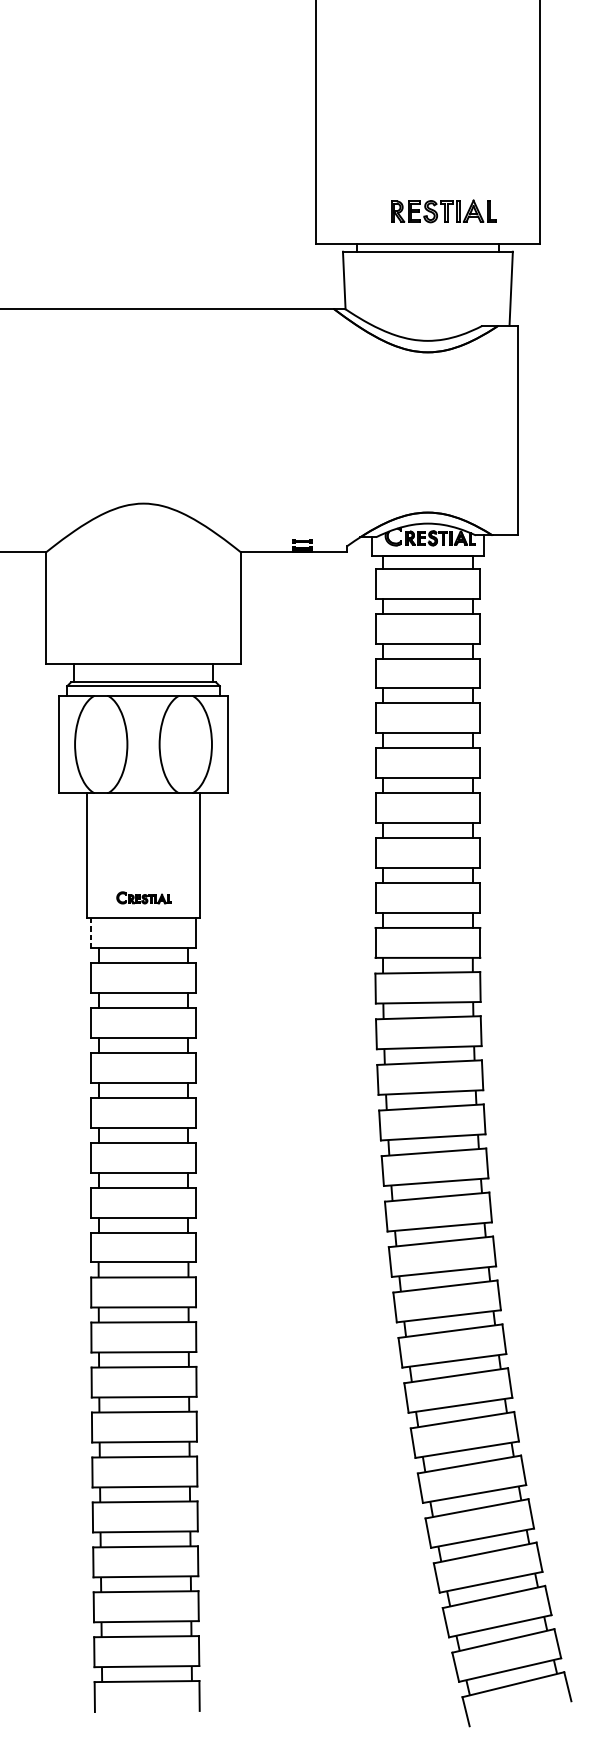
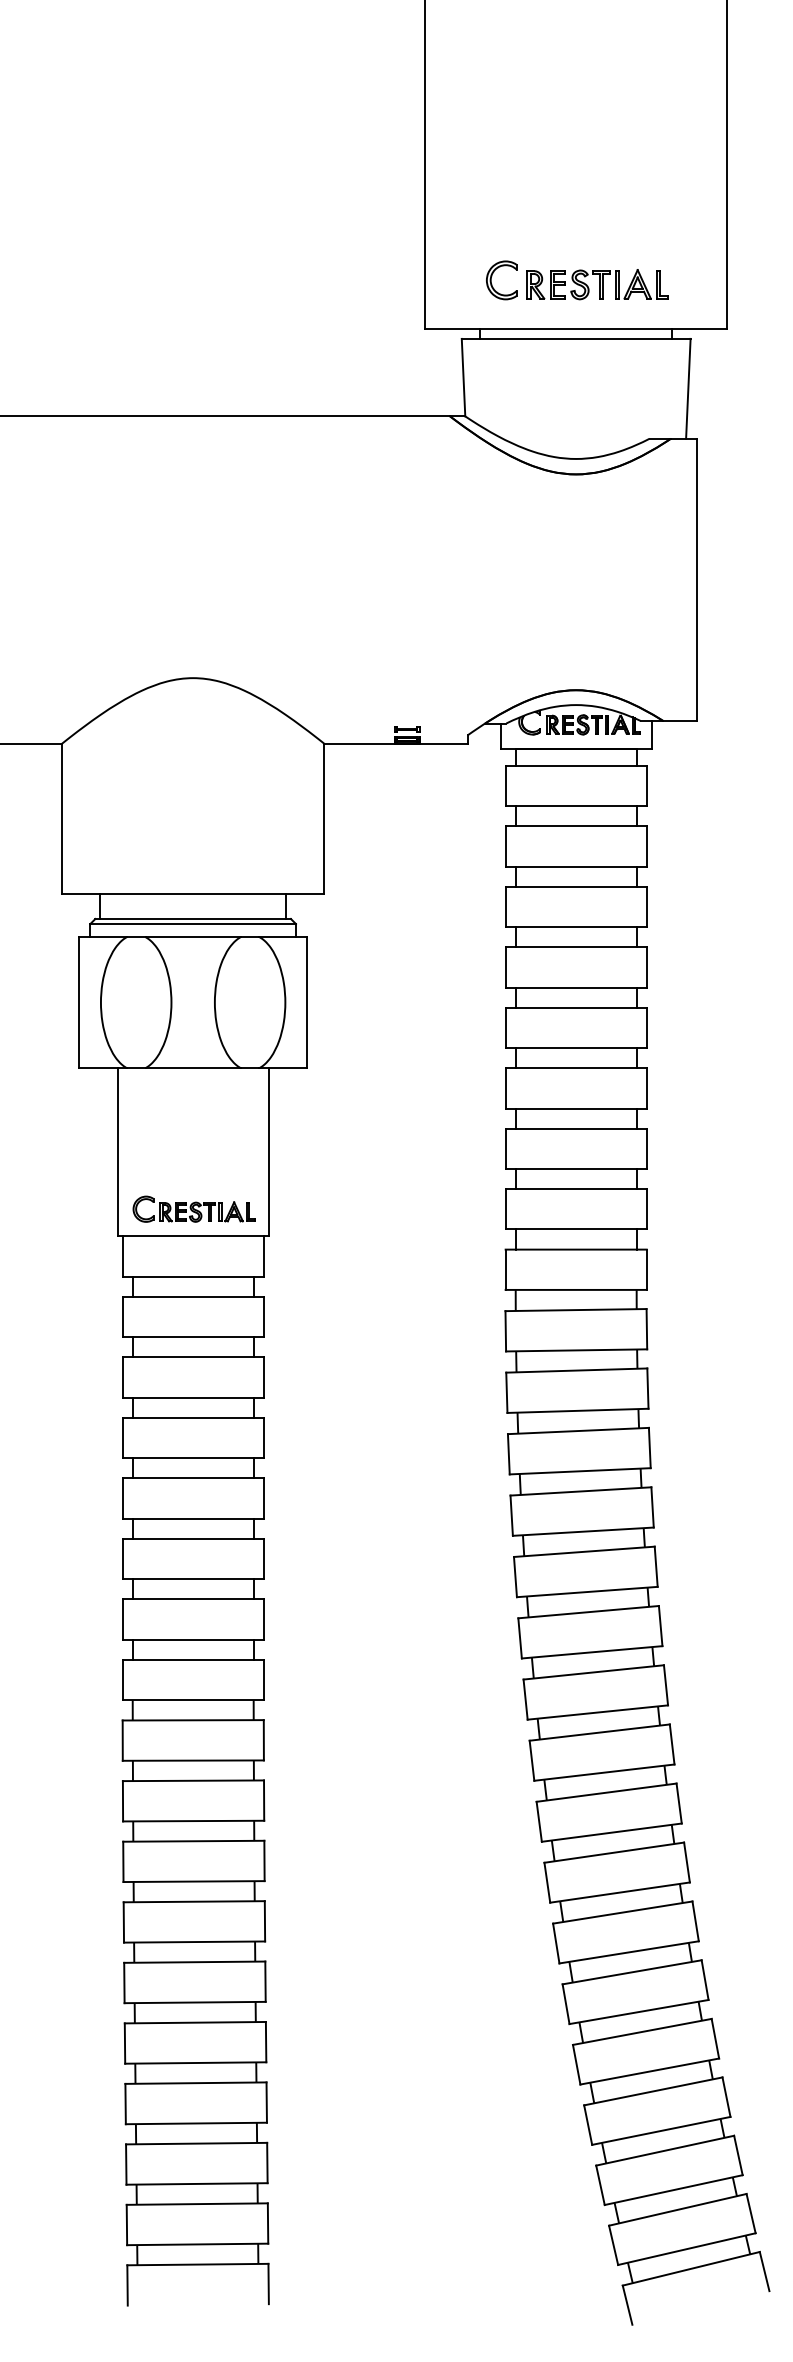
part: (365, 205) -> (492, 276), added
part: (143, 897) -> (193, 1208), size x1.67
line: (91, 933) -> (122, 1257), dashed -> solid

